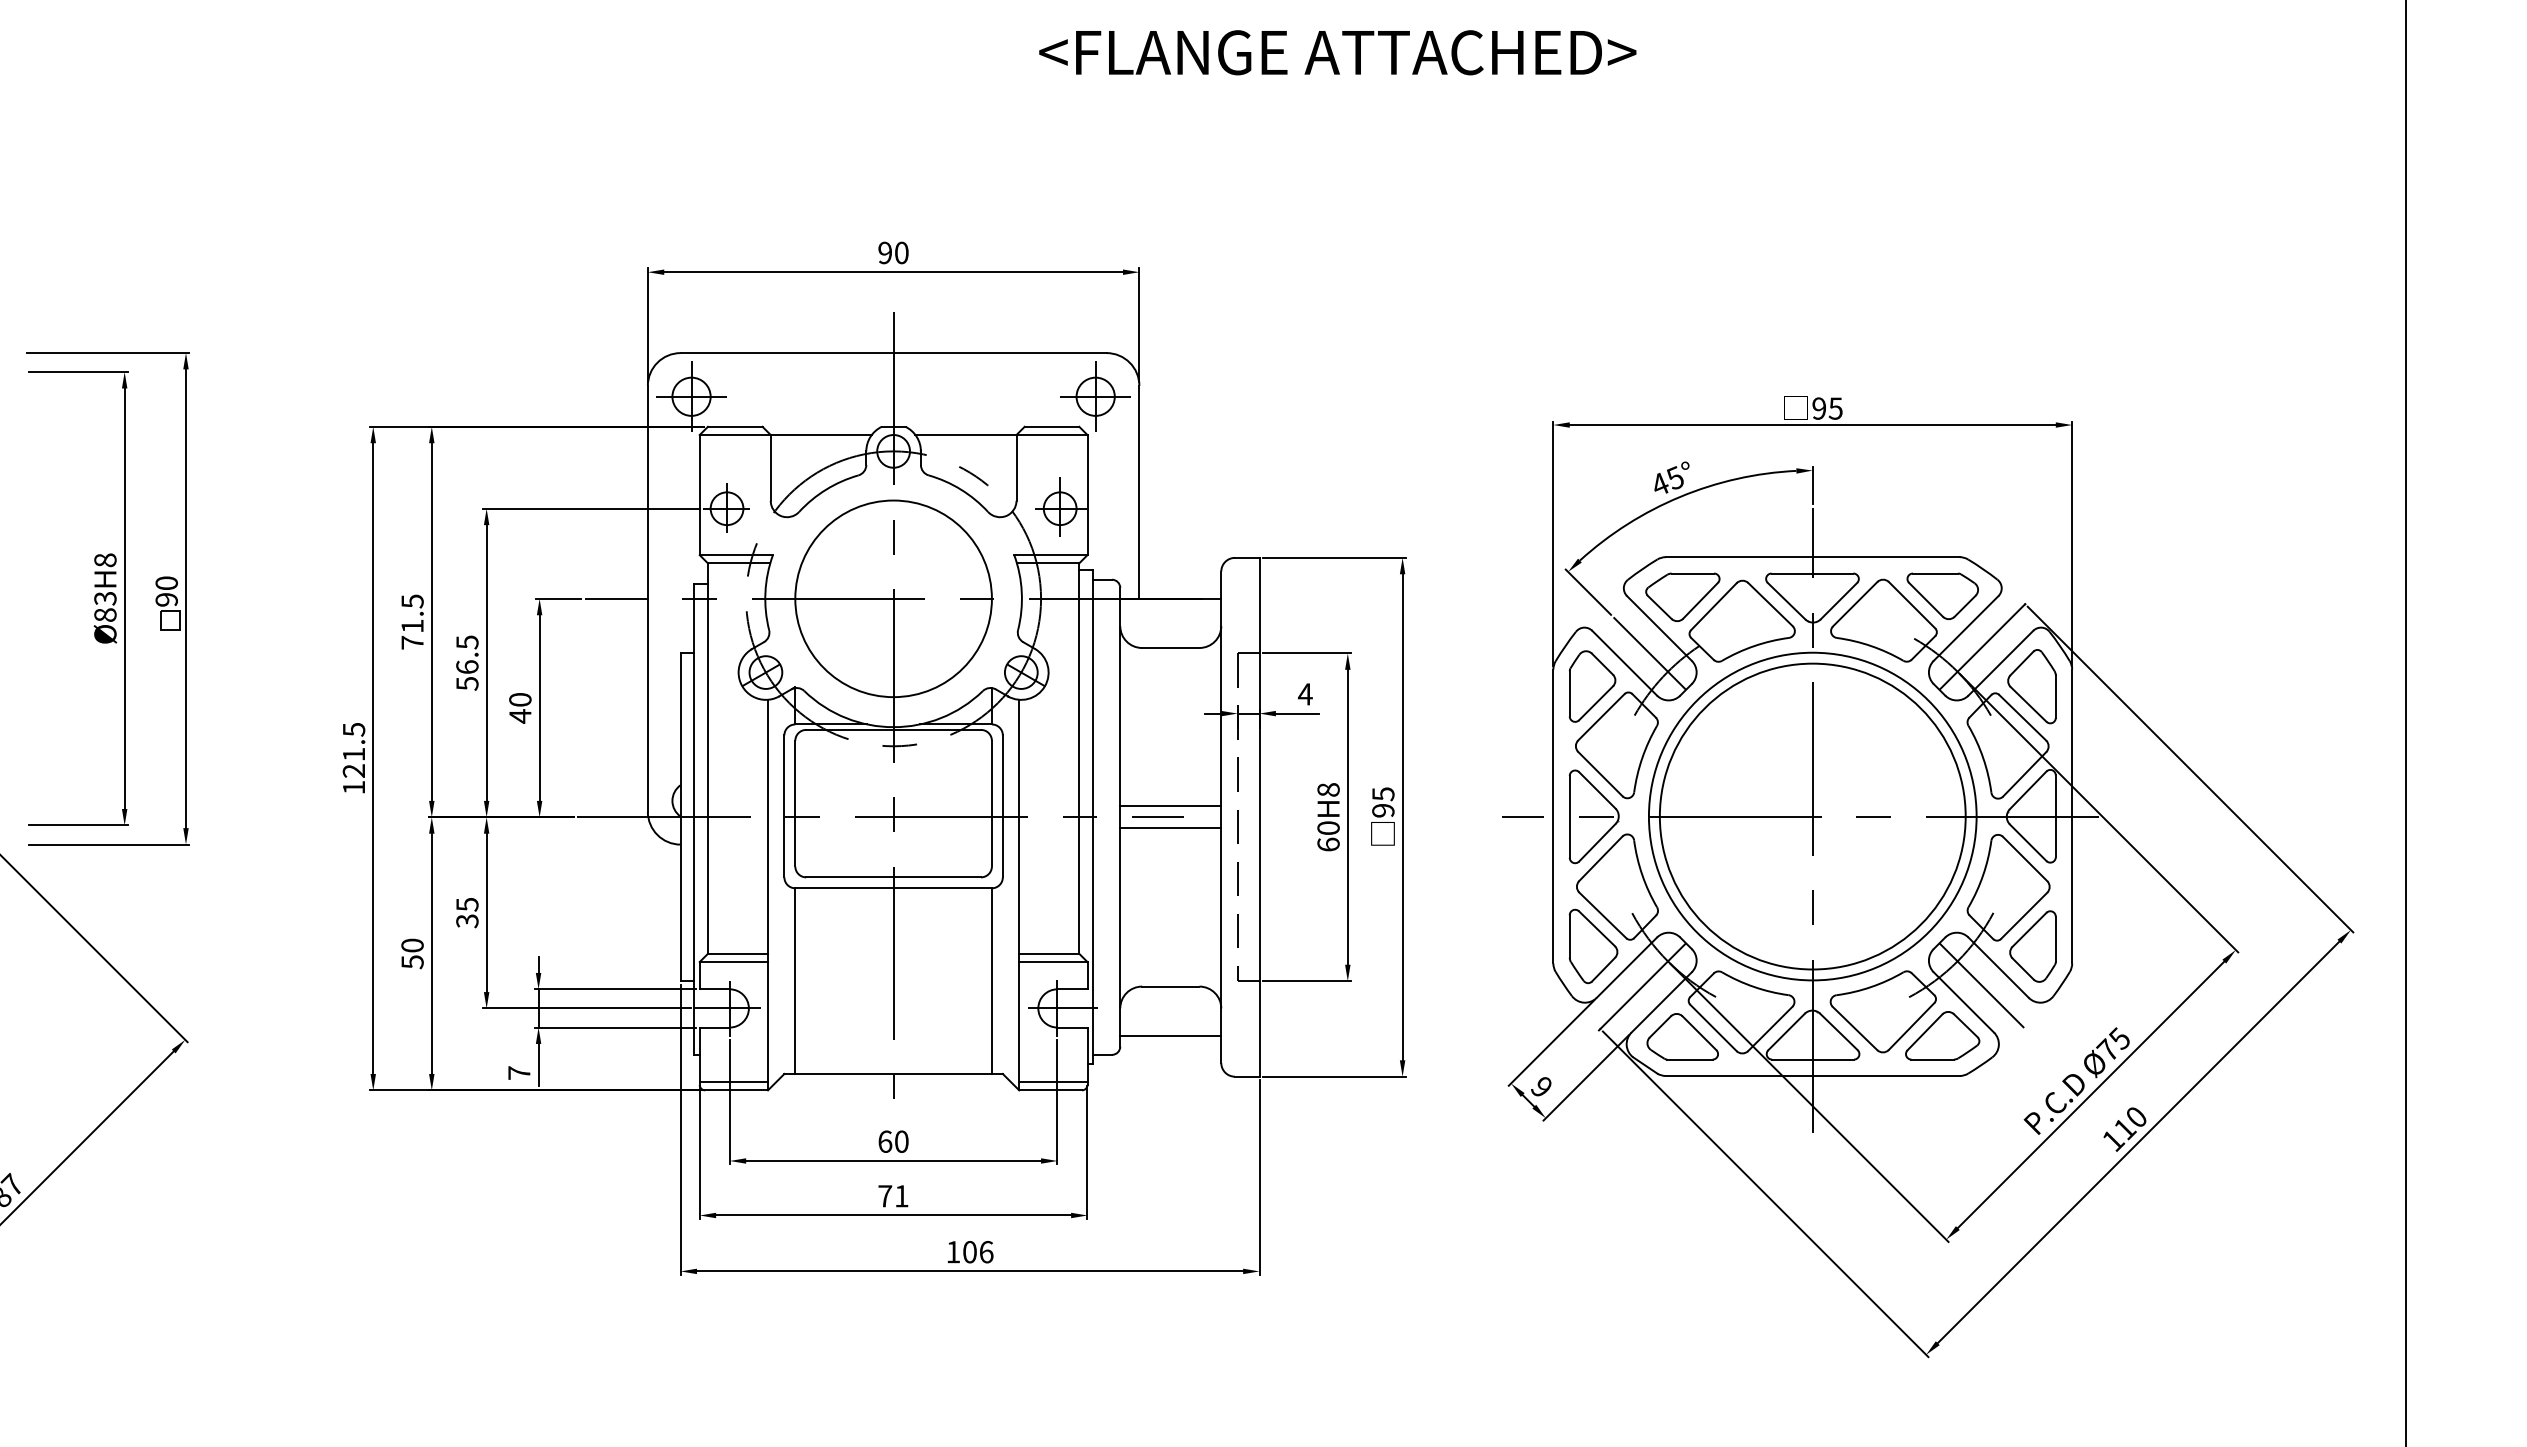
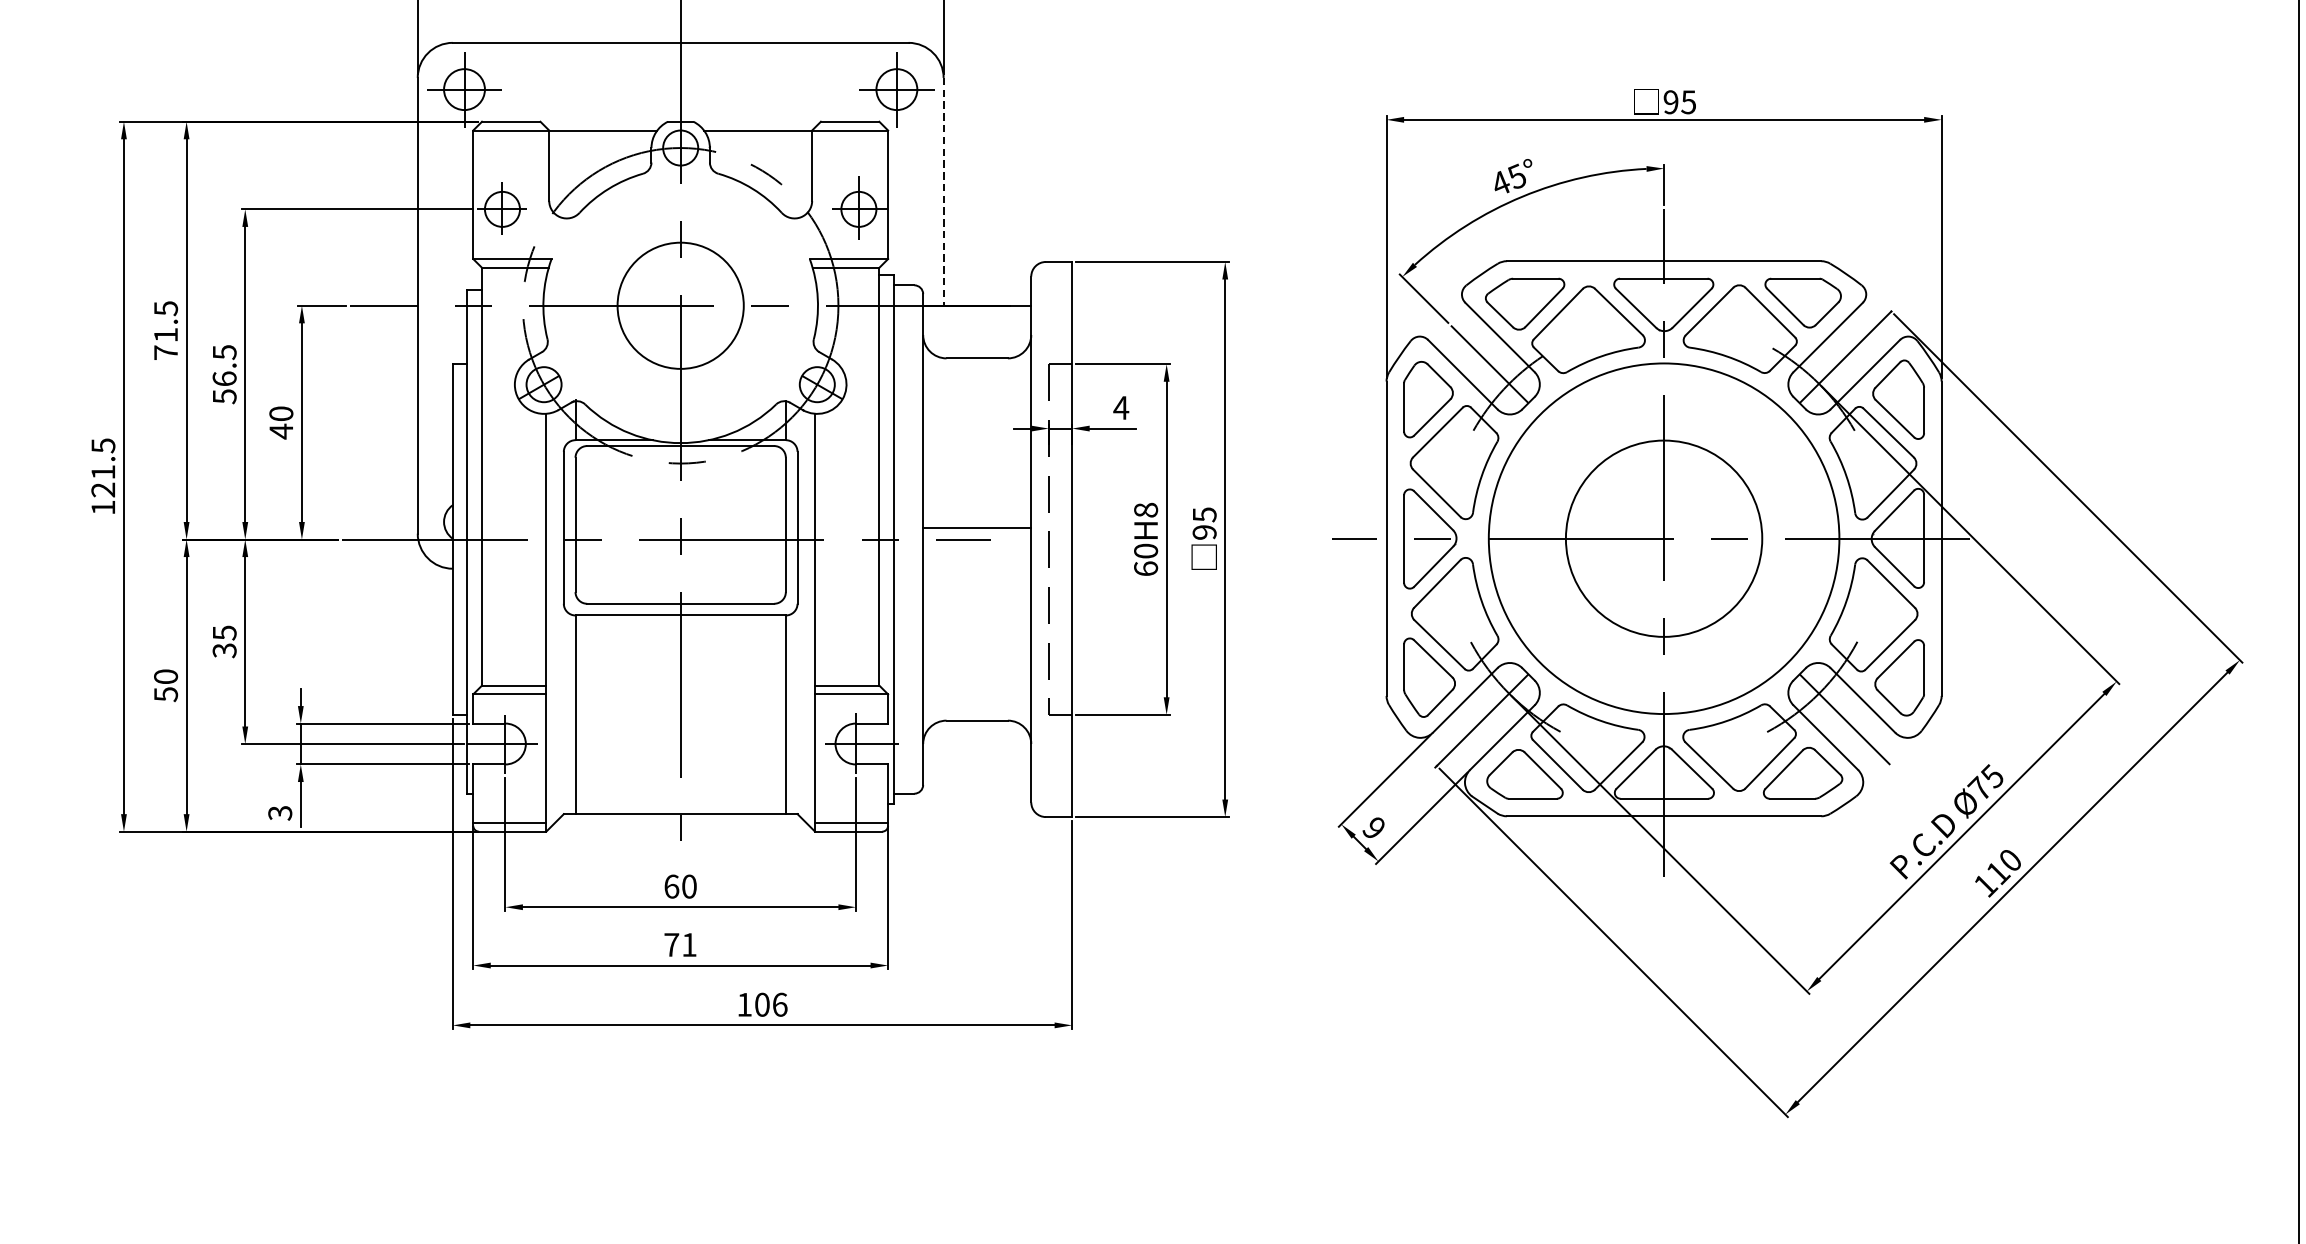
line: (1139, 492) -> (943, 192), solid -> dashed
circle: (893, 598) -> (680, 305), size x0.6
circle: (1812, 816) -> (1663, 538), size x0.6
line: (1170, 828) -> (976, 551), removed
line: (1170, 1035) -> (976, 772), removed
text: (519, 1073) -> (280, 813), 7 -> 3

